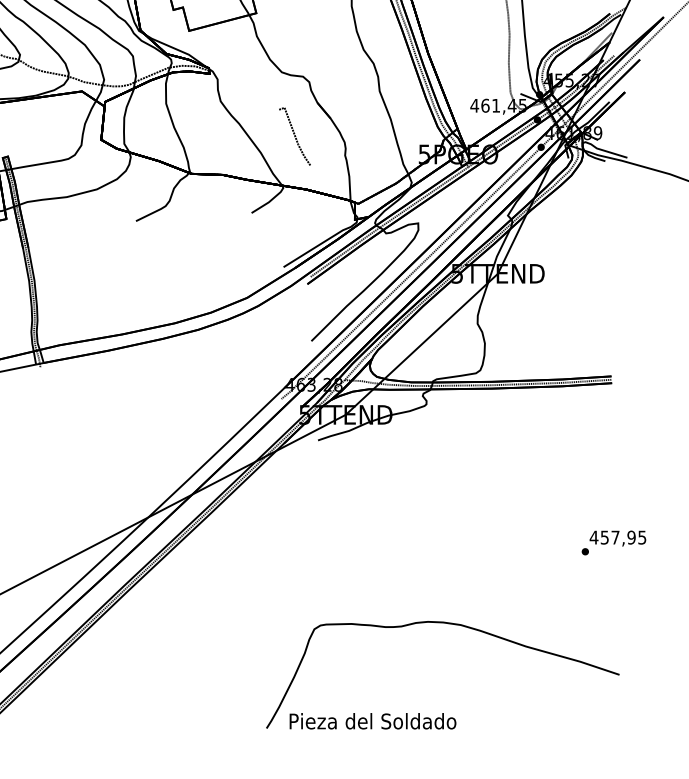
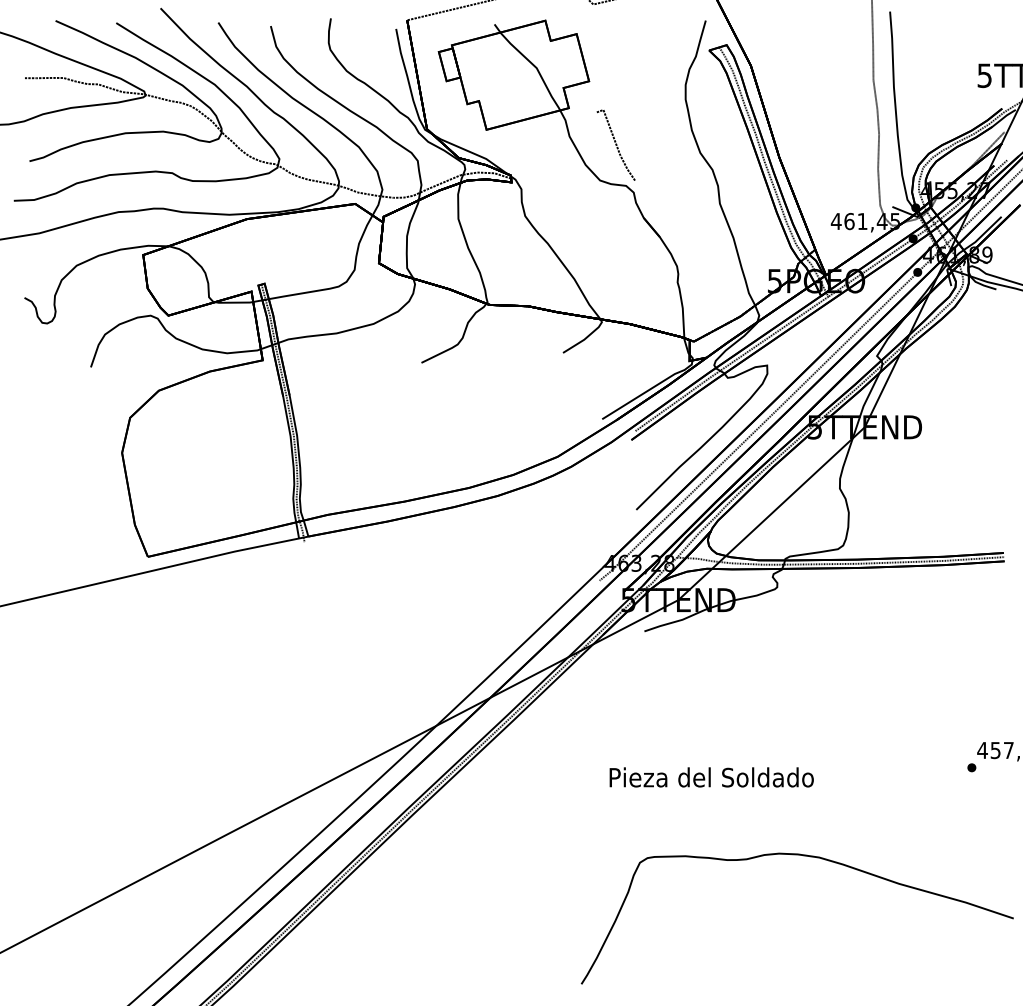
line: (294, 135) -> (615, 144), moved
text: (372, 721) -> (711, 777), moved

